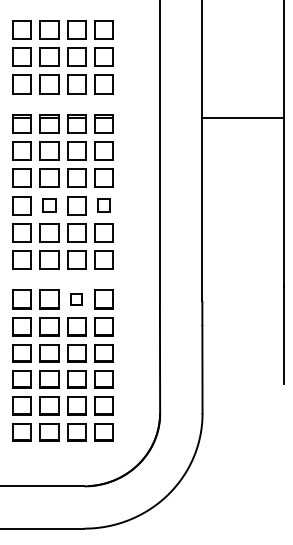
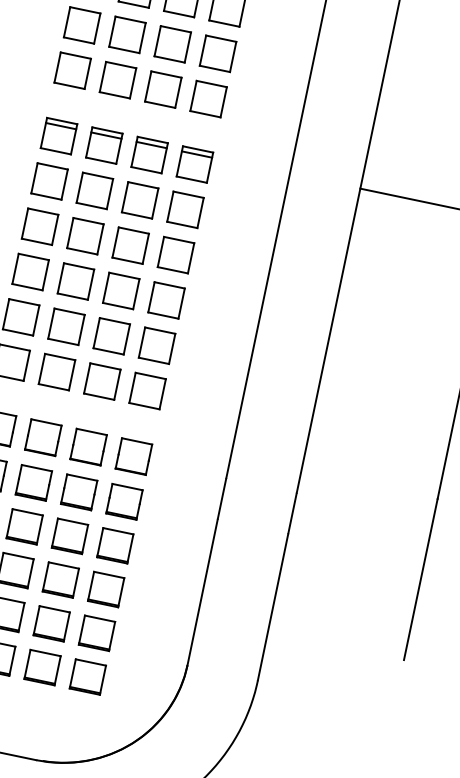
part: (49, 205) -> (75, 281), size x1.43
part: (103, 205) -> (165, 299), size x1.43
part: (76, 299) -> (88, 446), size x1.67

